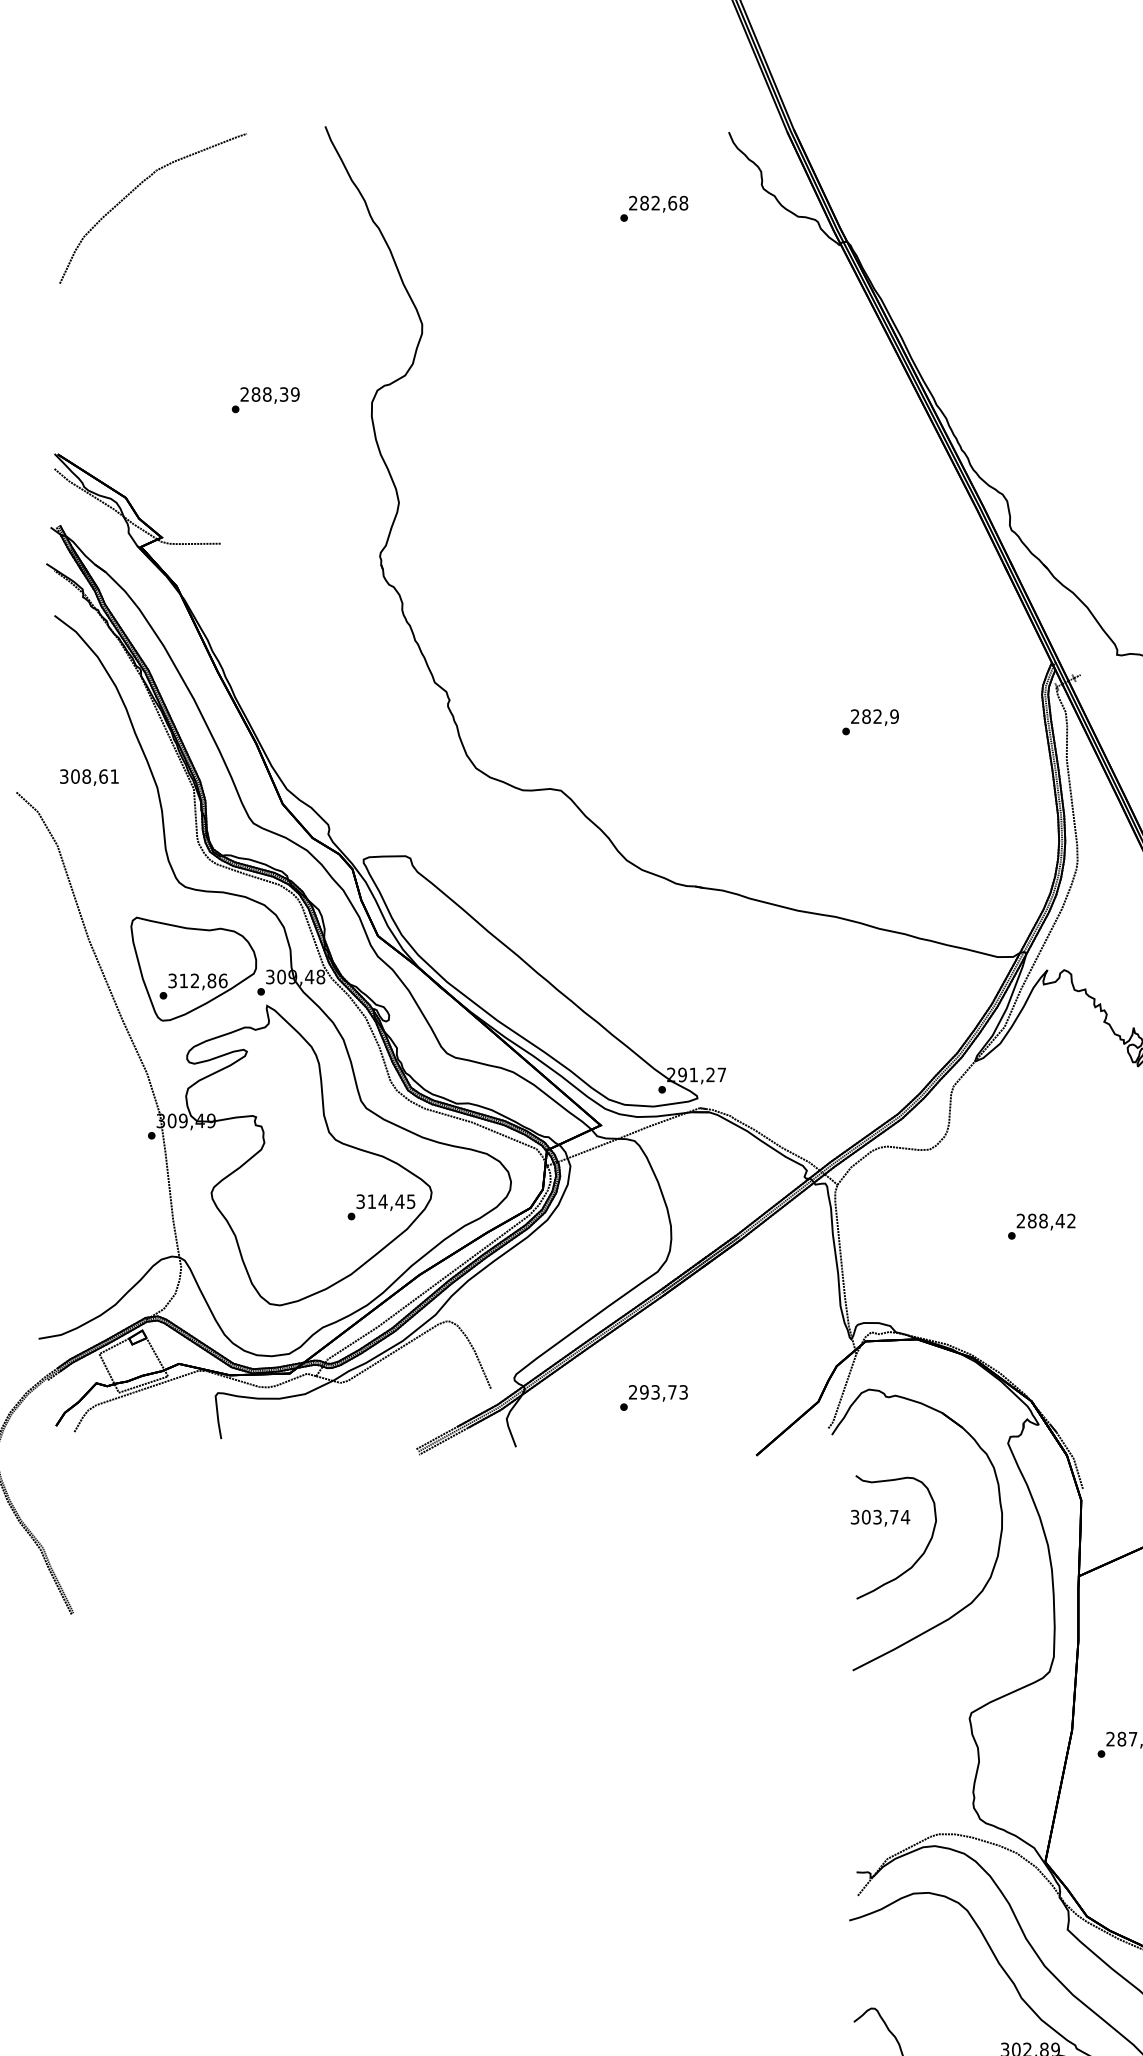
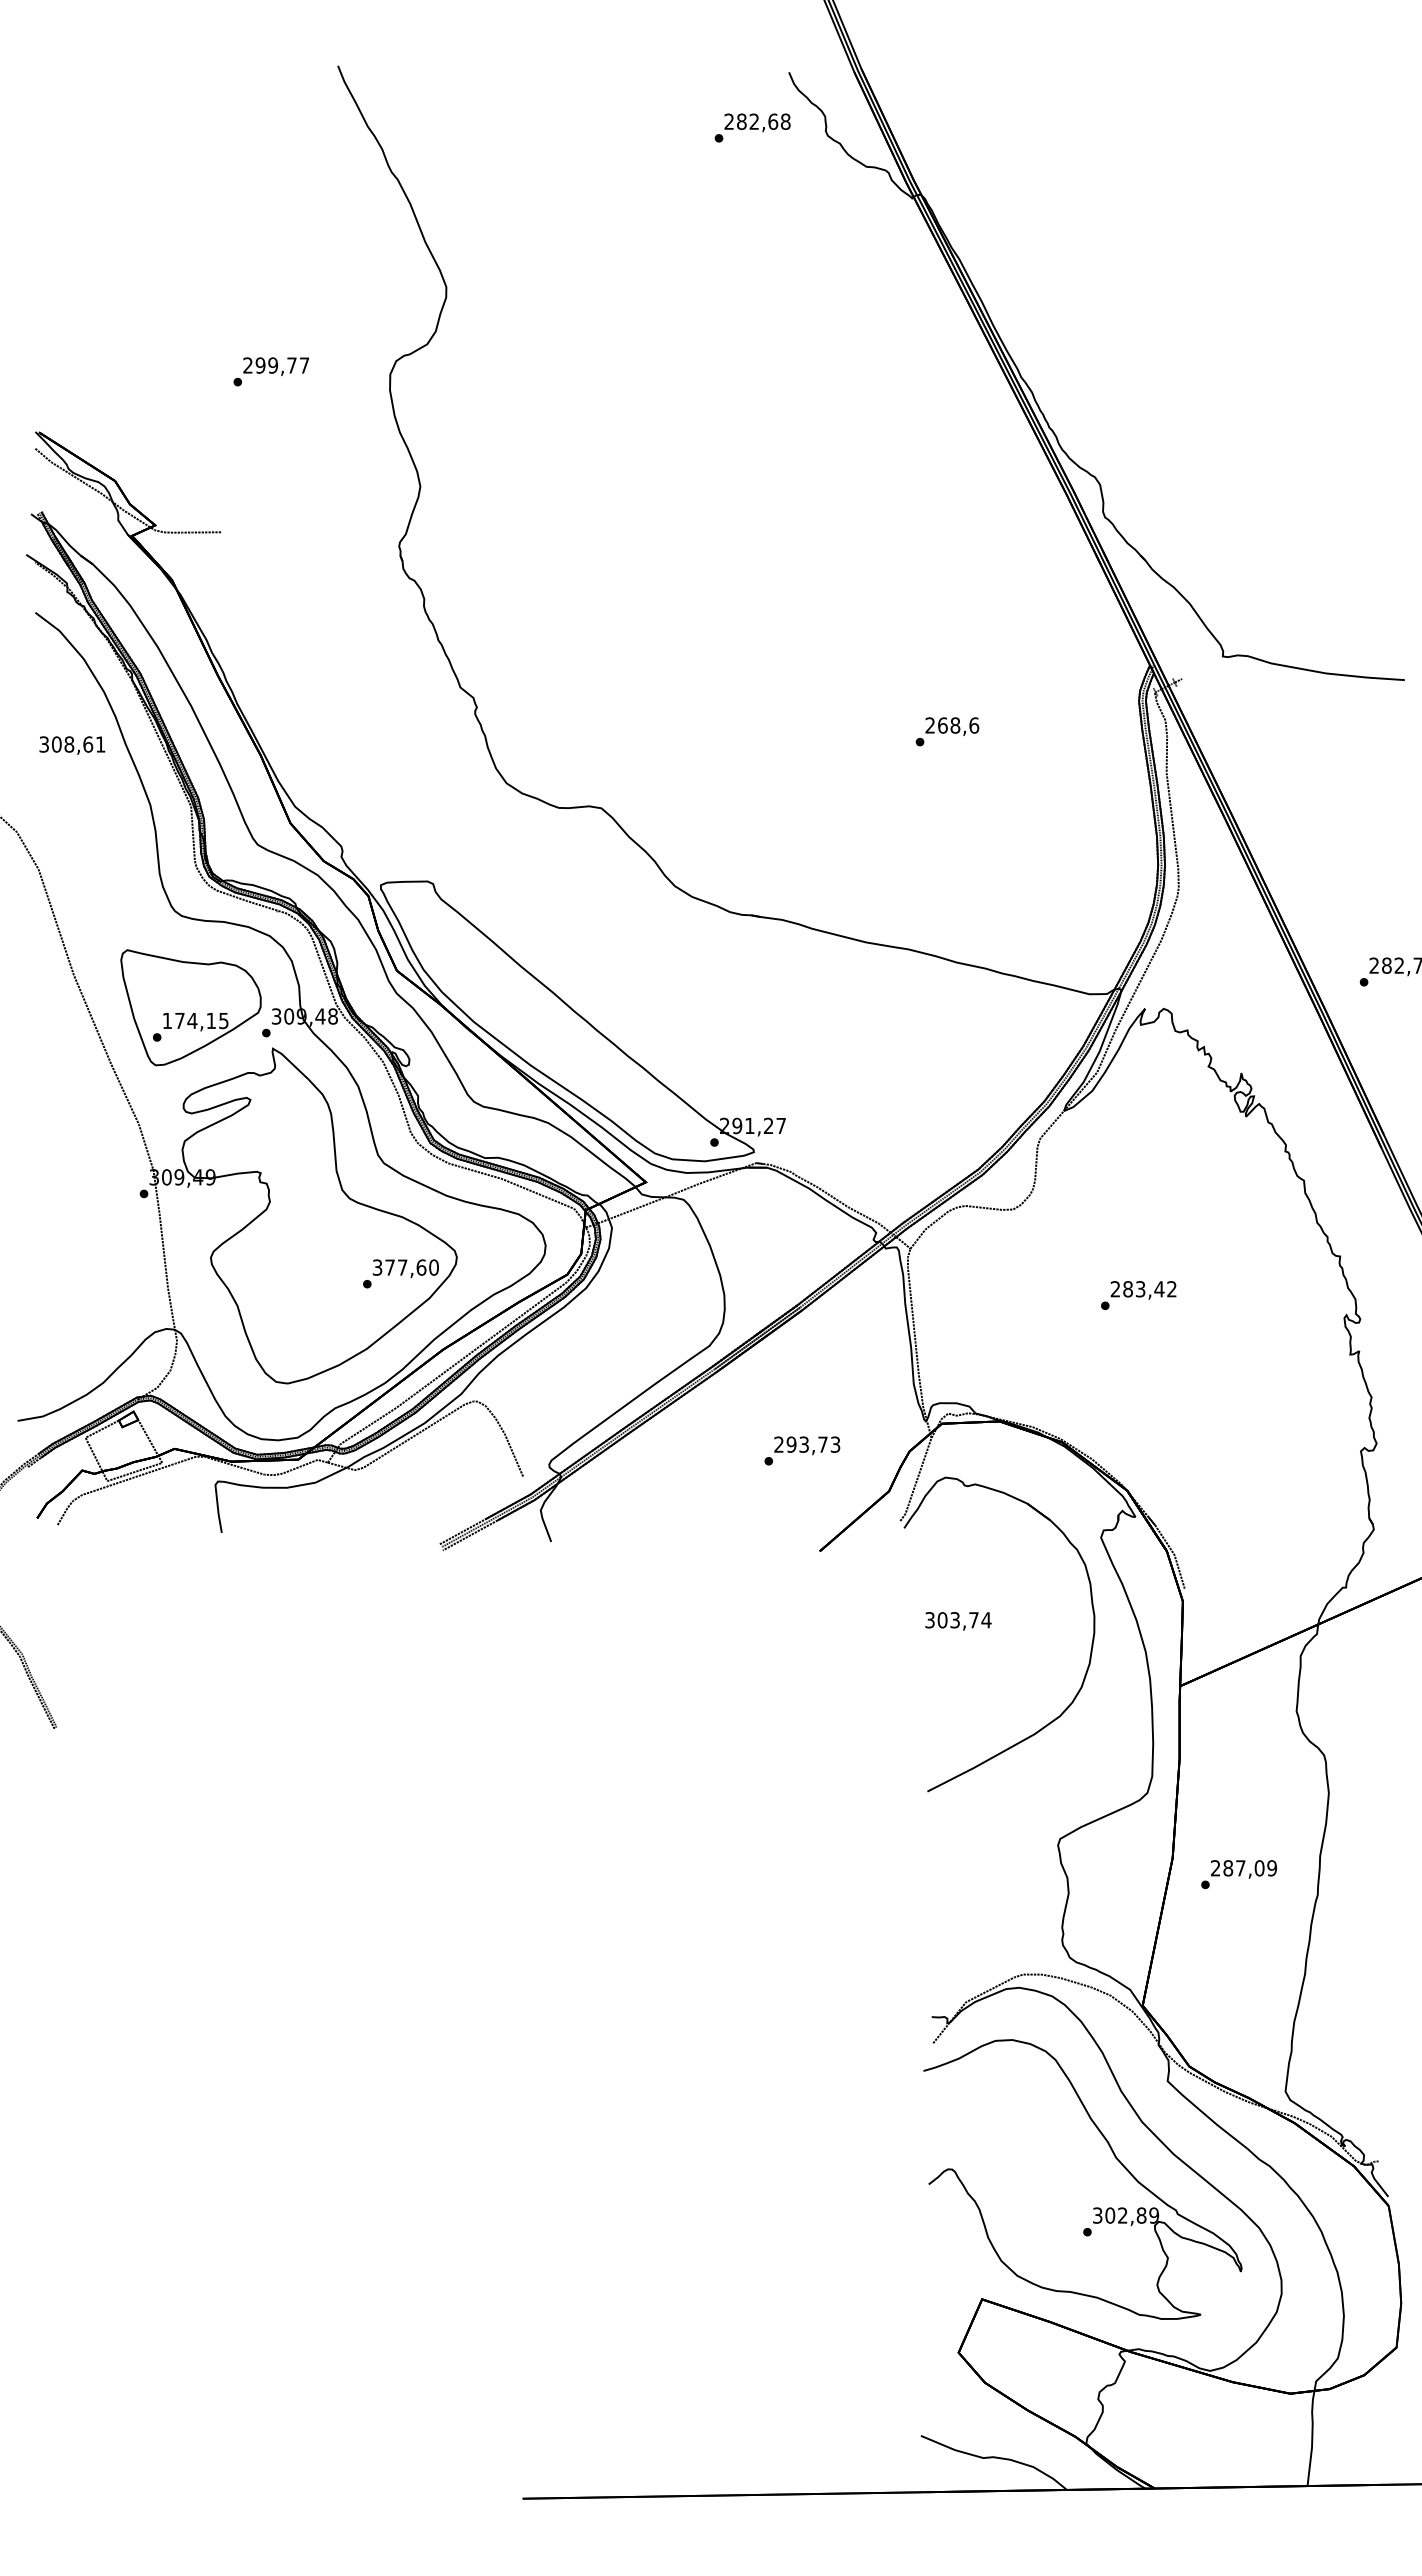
curve: (138, 186) -> (129, 133), removed
text: (654, 208) -> (752, 127), moved
text: (275, 394) -> (282, 365), 288,39 -> 299,77
text: (880, 716) -> (958, 725), 282,9 -> 268,6
text: (89, 777) -> (72, 745), moved
text: (197, 980) -> (195, 1020), 312,86 -> 174,15
text: (391, 1201) -> (411, 1267), 314,45 -> 377,60
text: (1043, 1221) -> (1140, 1289), 288,42 -> 283,42
text: (654, 1397) -> (802, 1450), moved
curve: (918, 1558) -> (1000, 1666), removed

